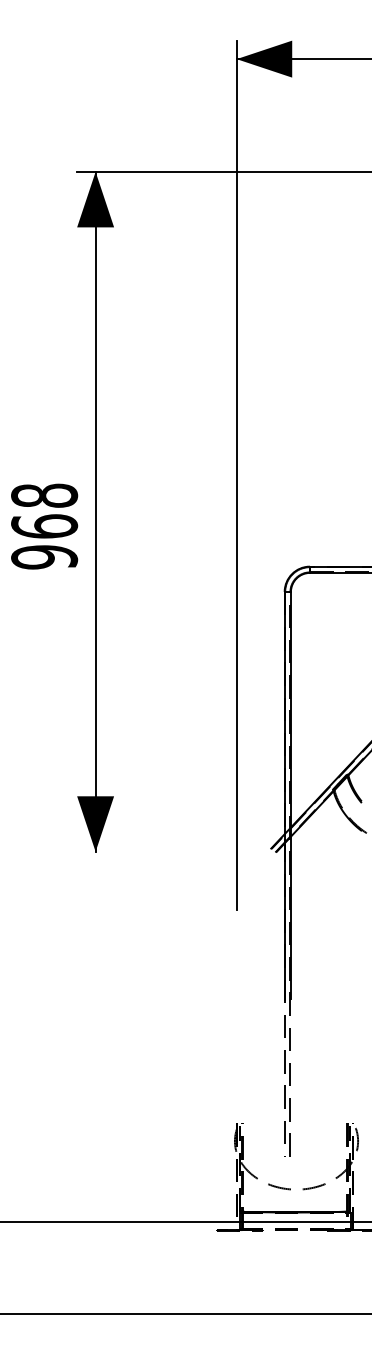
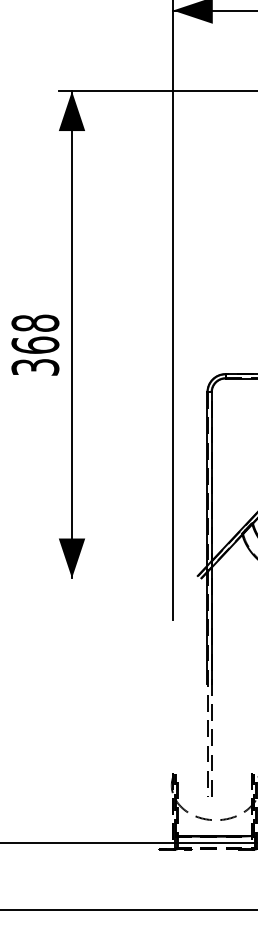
text: (44, 557) -> (35, 367), 968 -> 368

